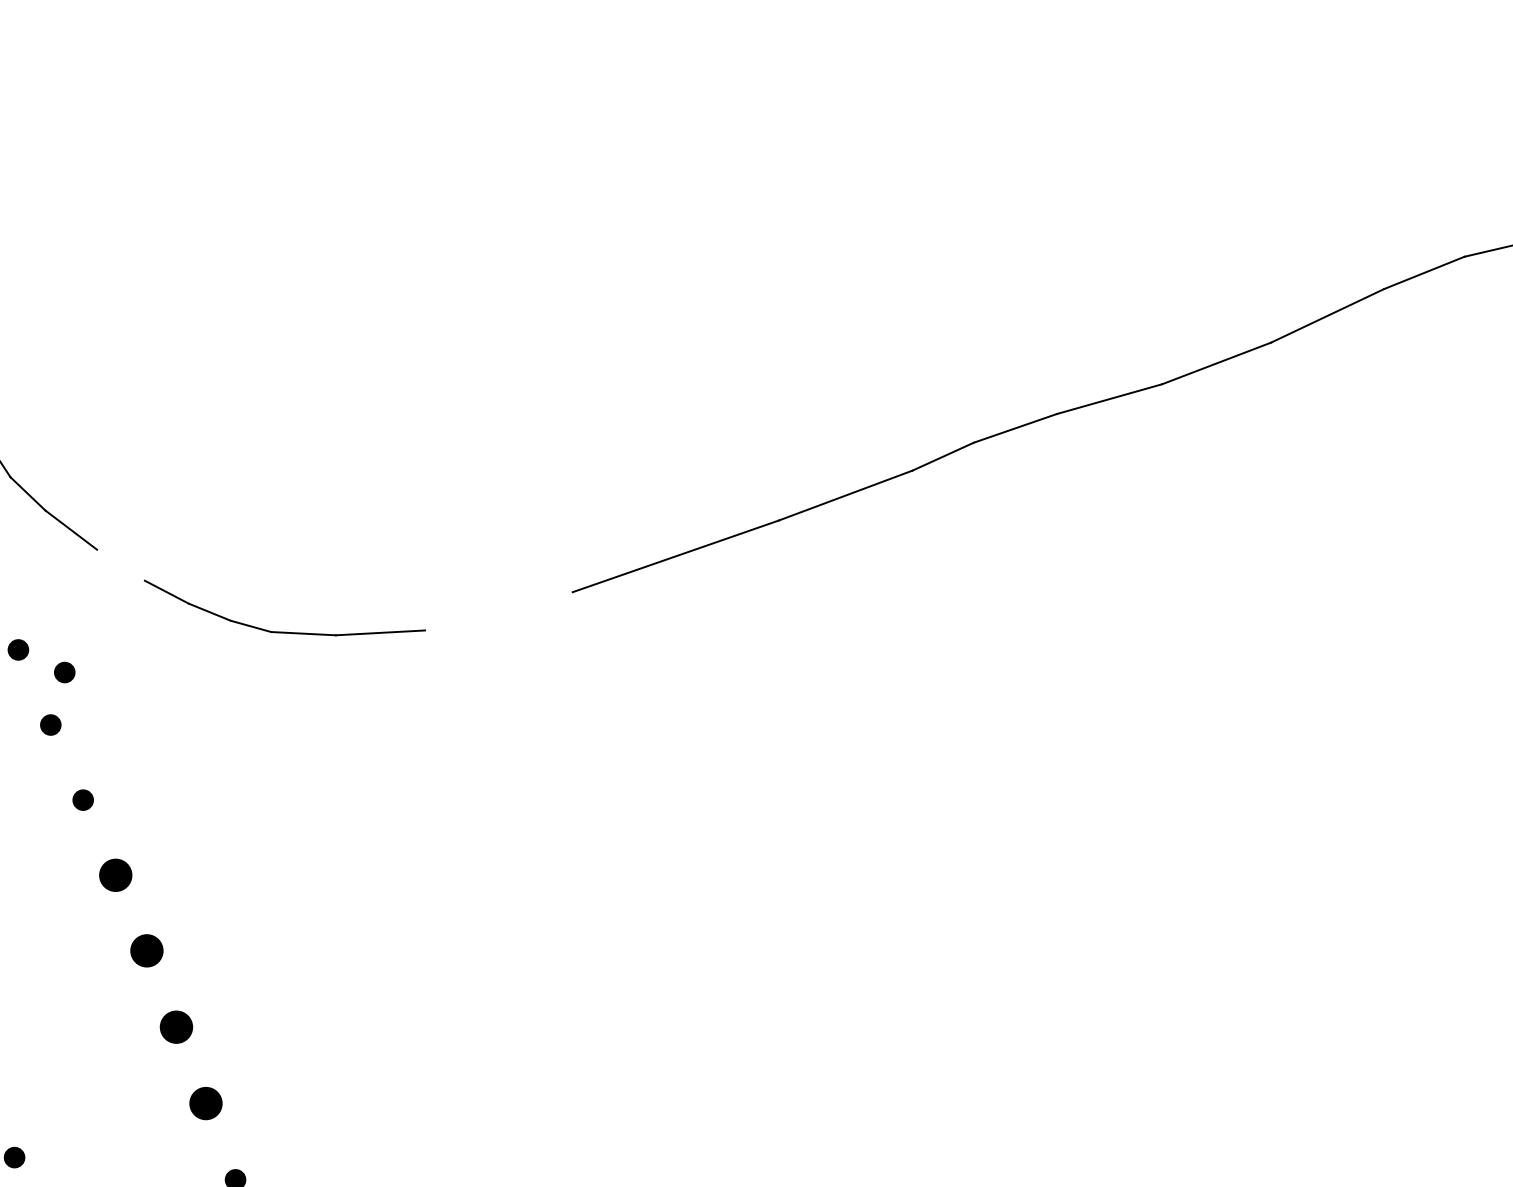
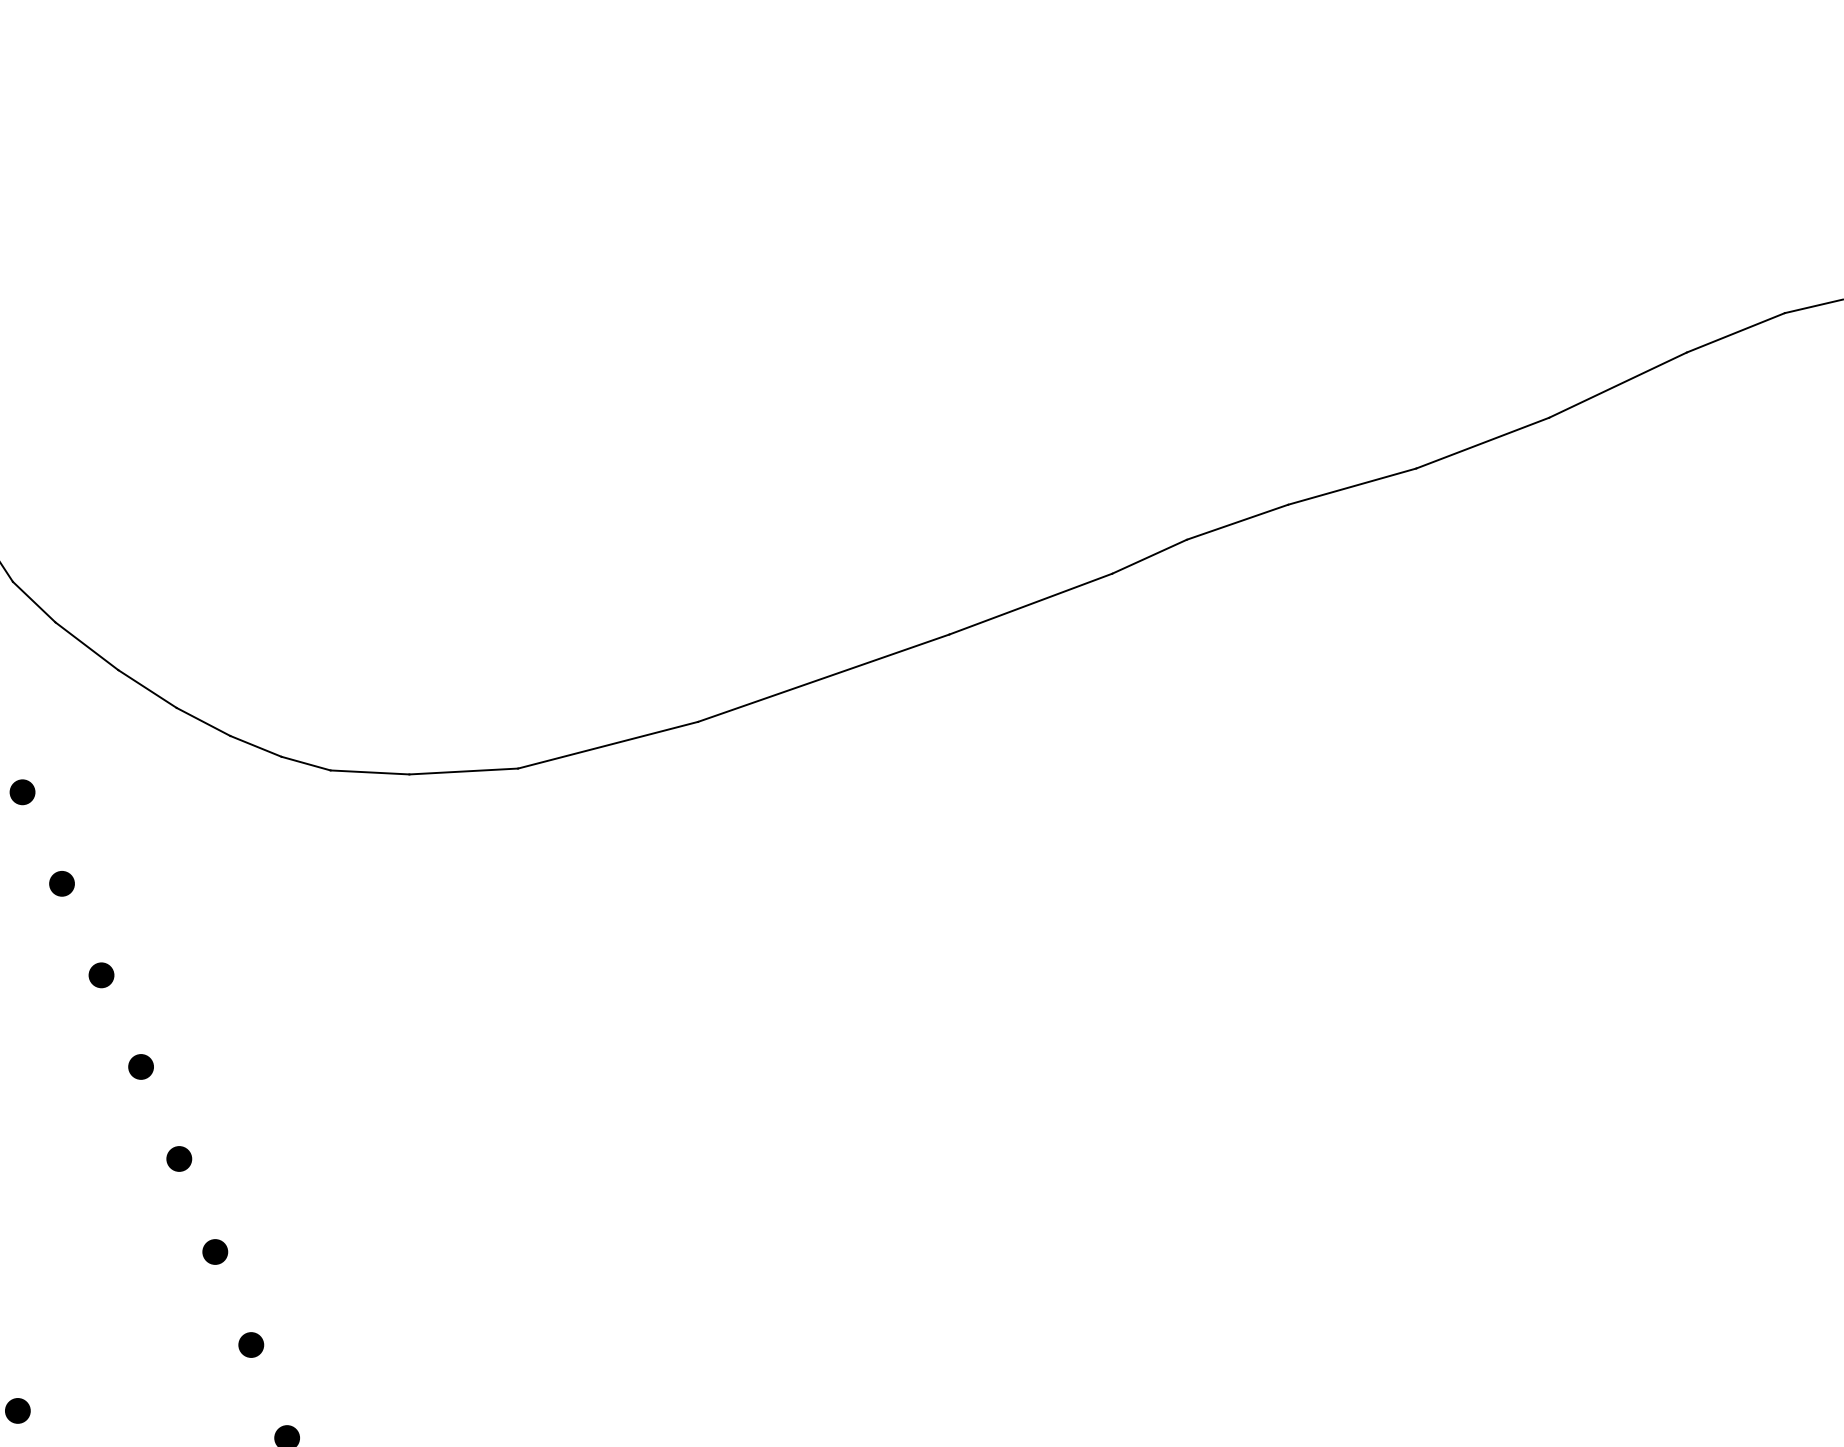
line: (120, 564) -> (147, 688), added
line: (499, 610) -> (608, 744), added
part: (64, 672) -> (78, 819), removed
part: (115, 874) -> (140, 1066), size x0.62
part: (147, 950) -> (179, 1158), size x0.62
part: (176, 1026) -> (215, 1251), size x0.62
part: (206, 1103) -> (251, 1344), size x0.62

